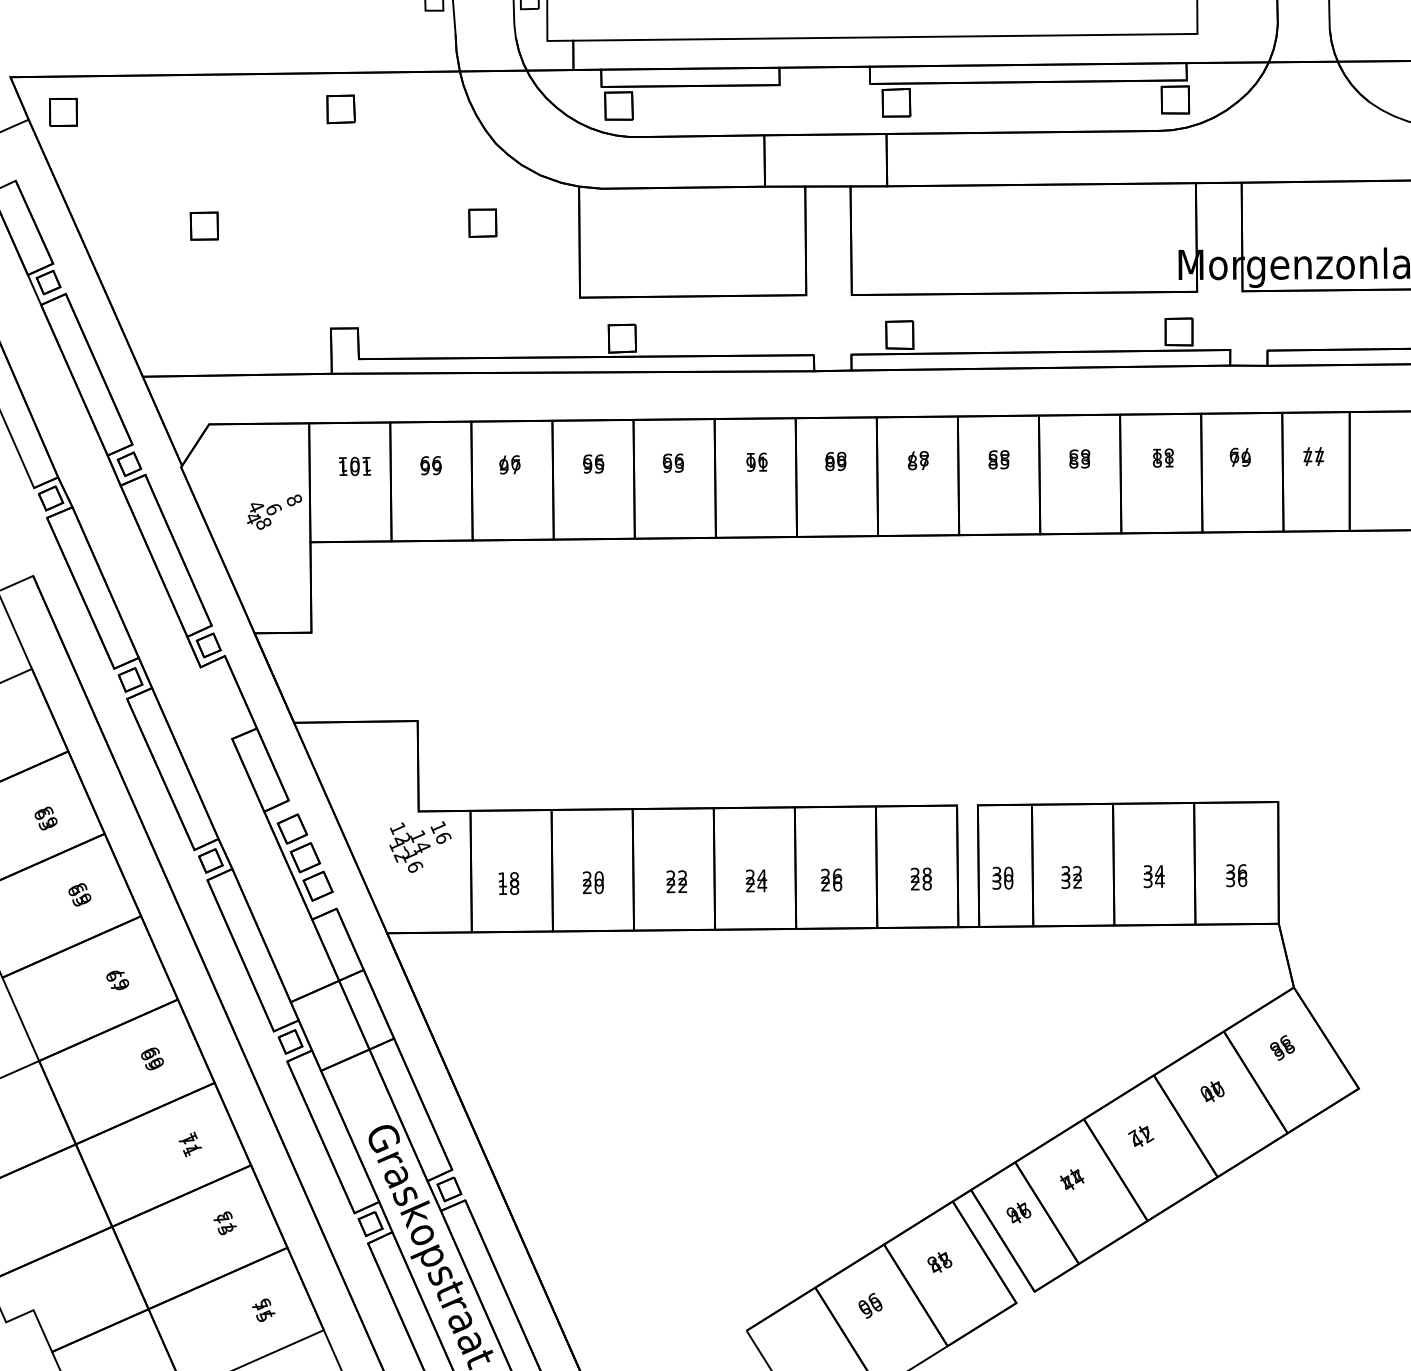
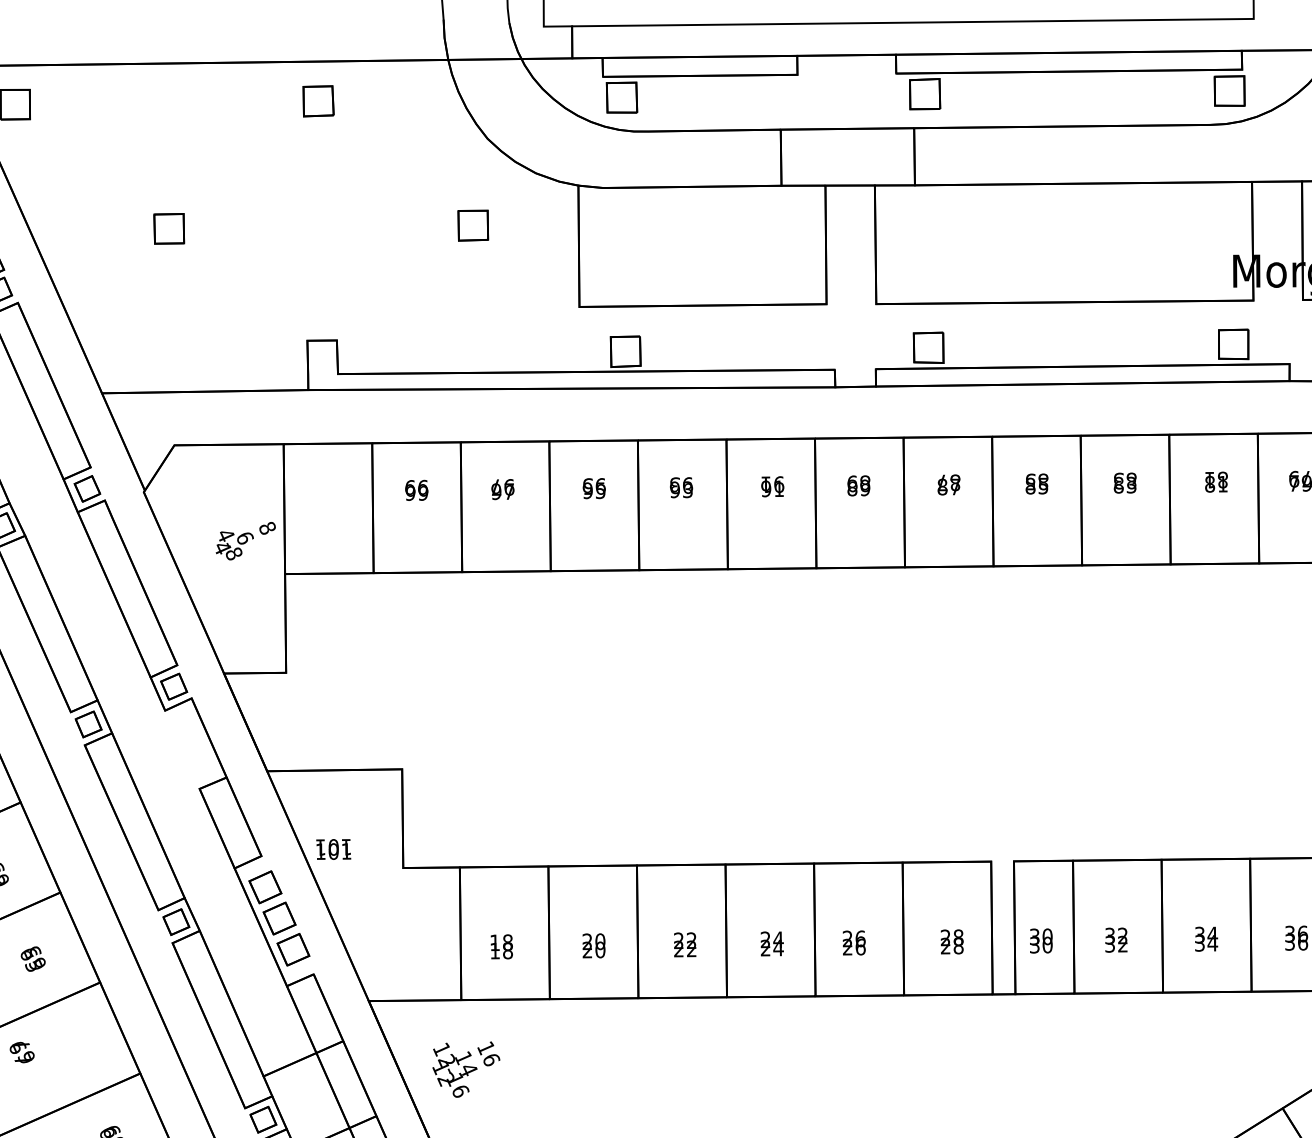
text: (354, 465) -> (333, 848), moved
text: (420, 846) -> (466, 1069), moved
text: (117, 980) -> (21, 1052), moved

